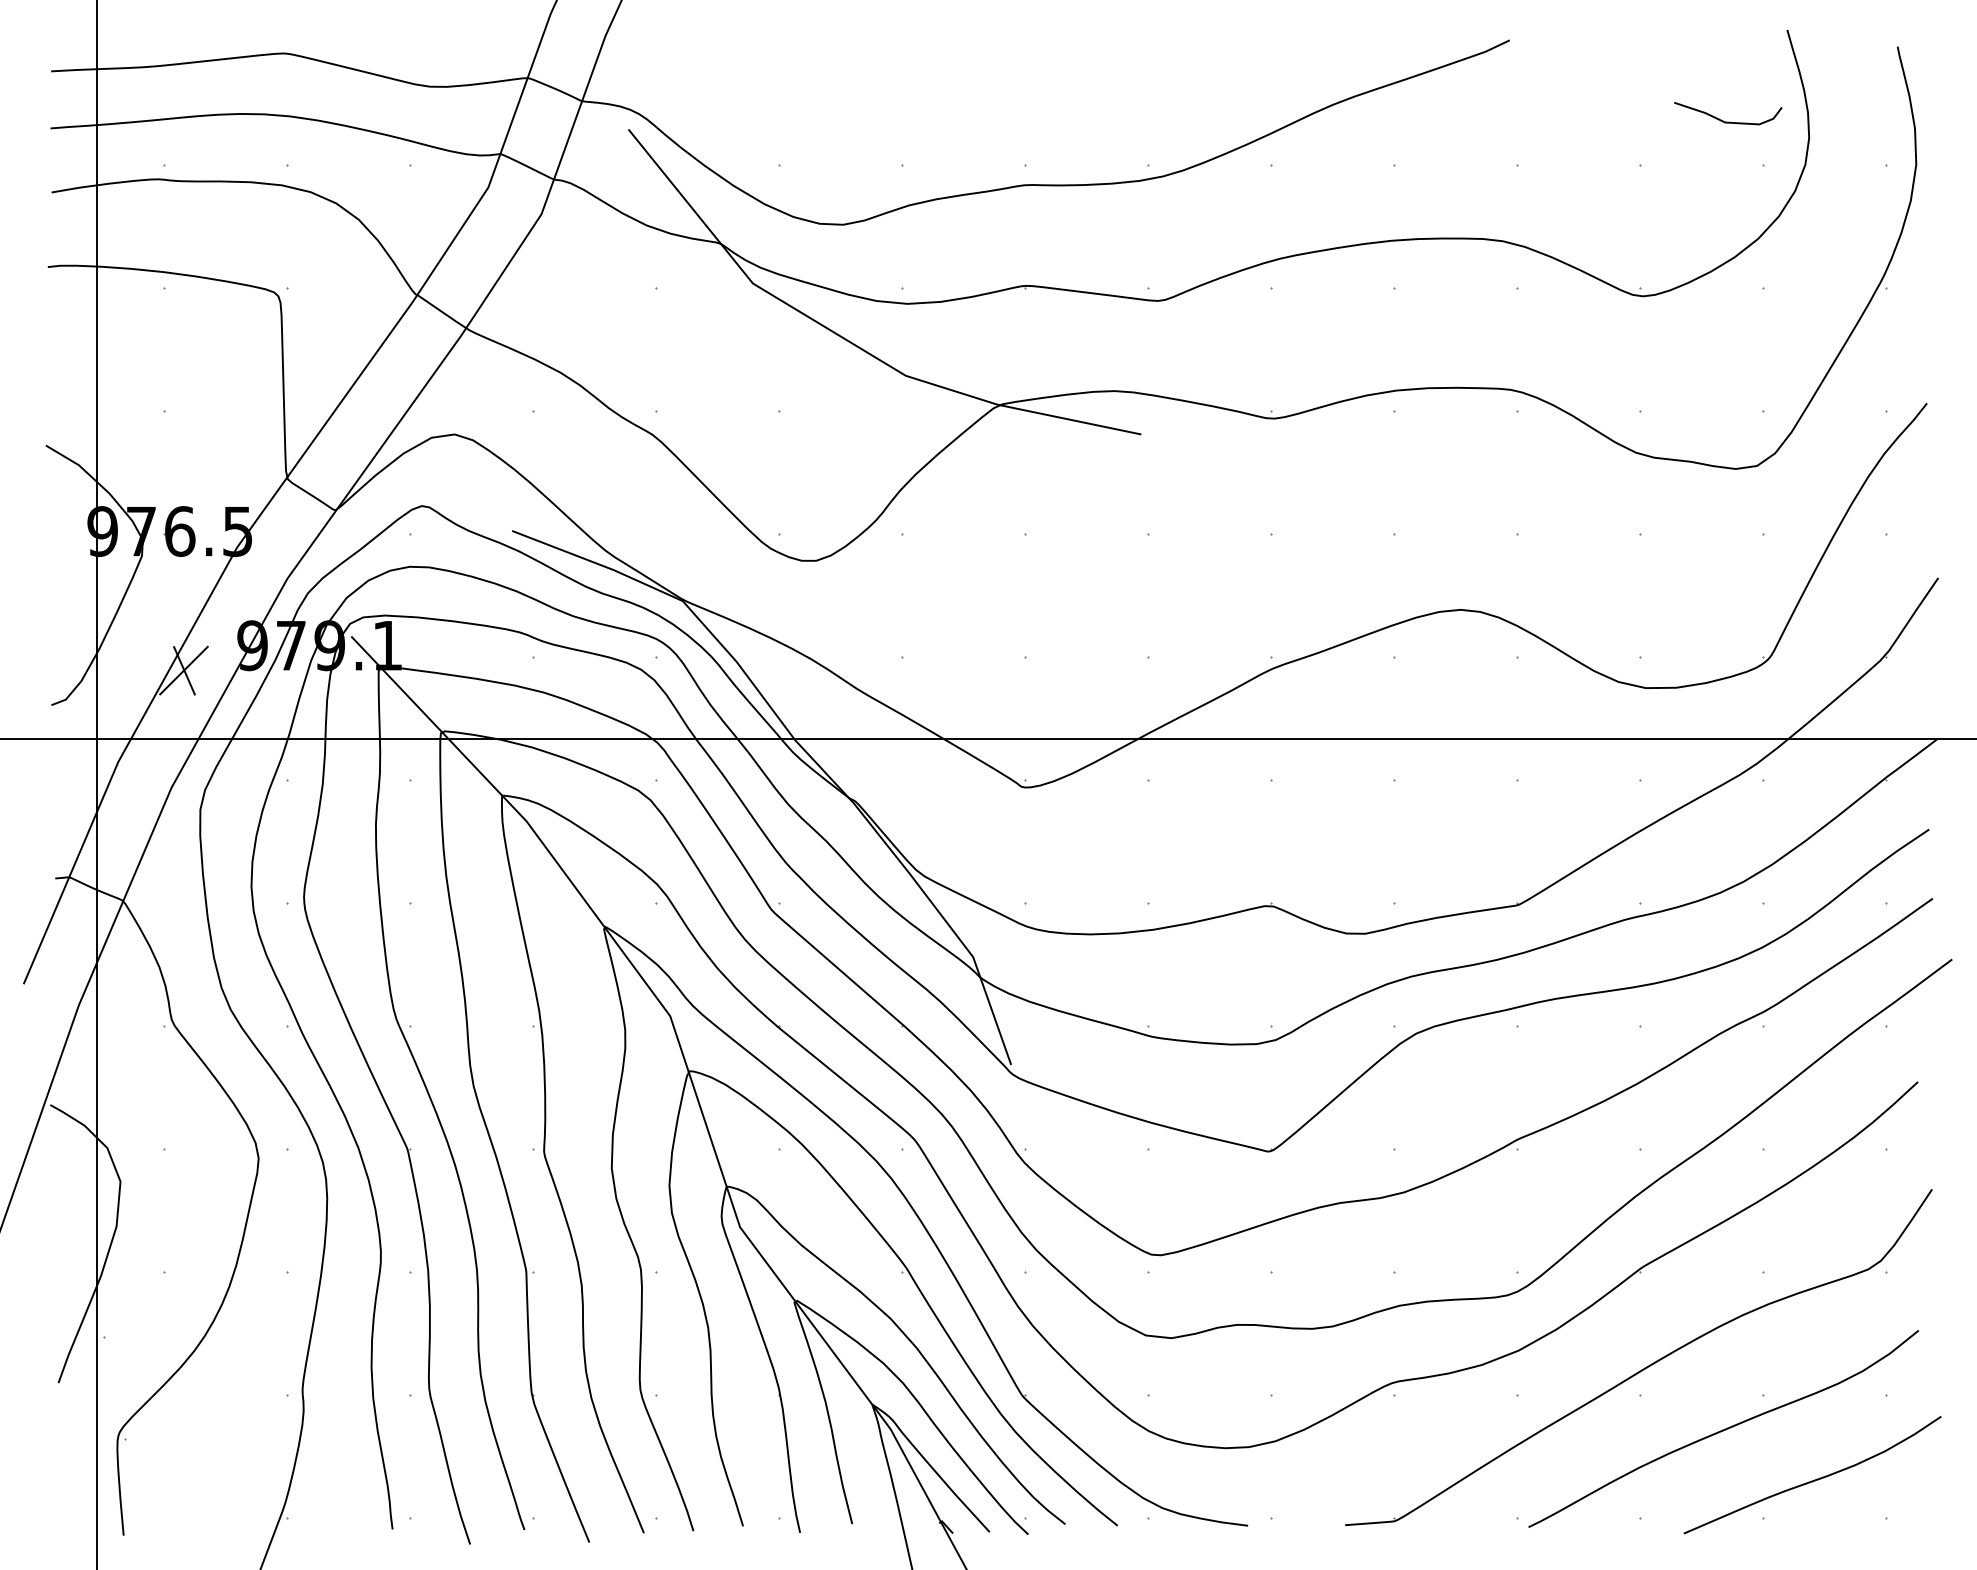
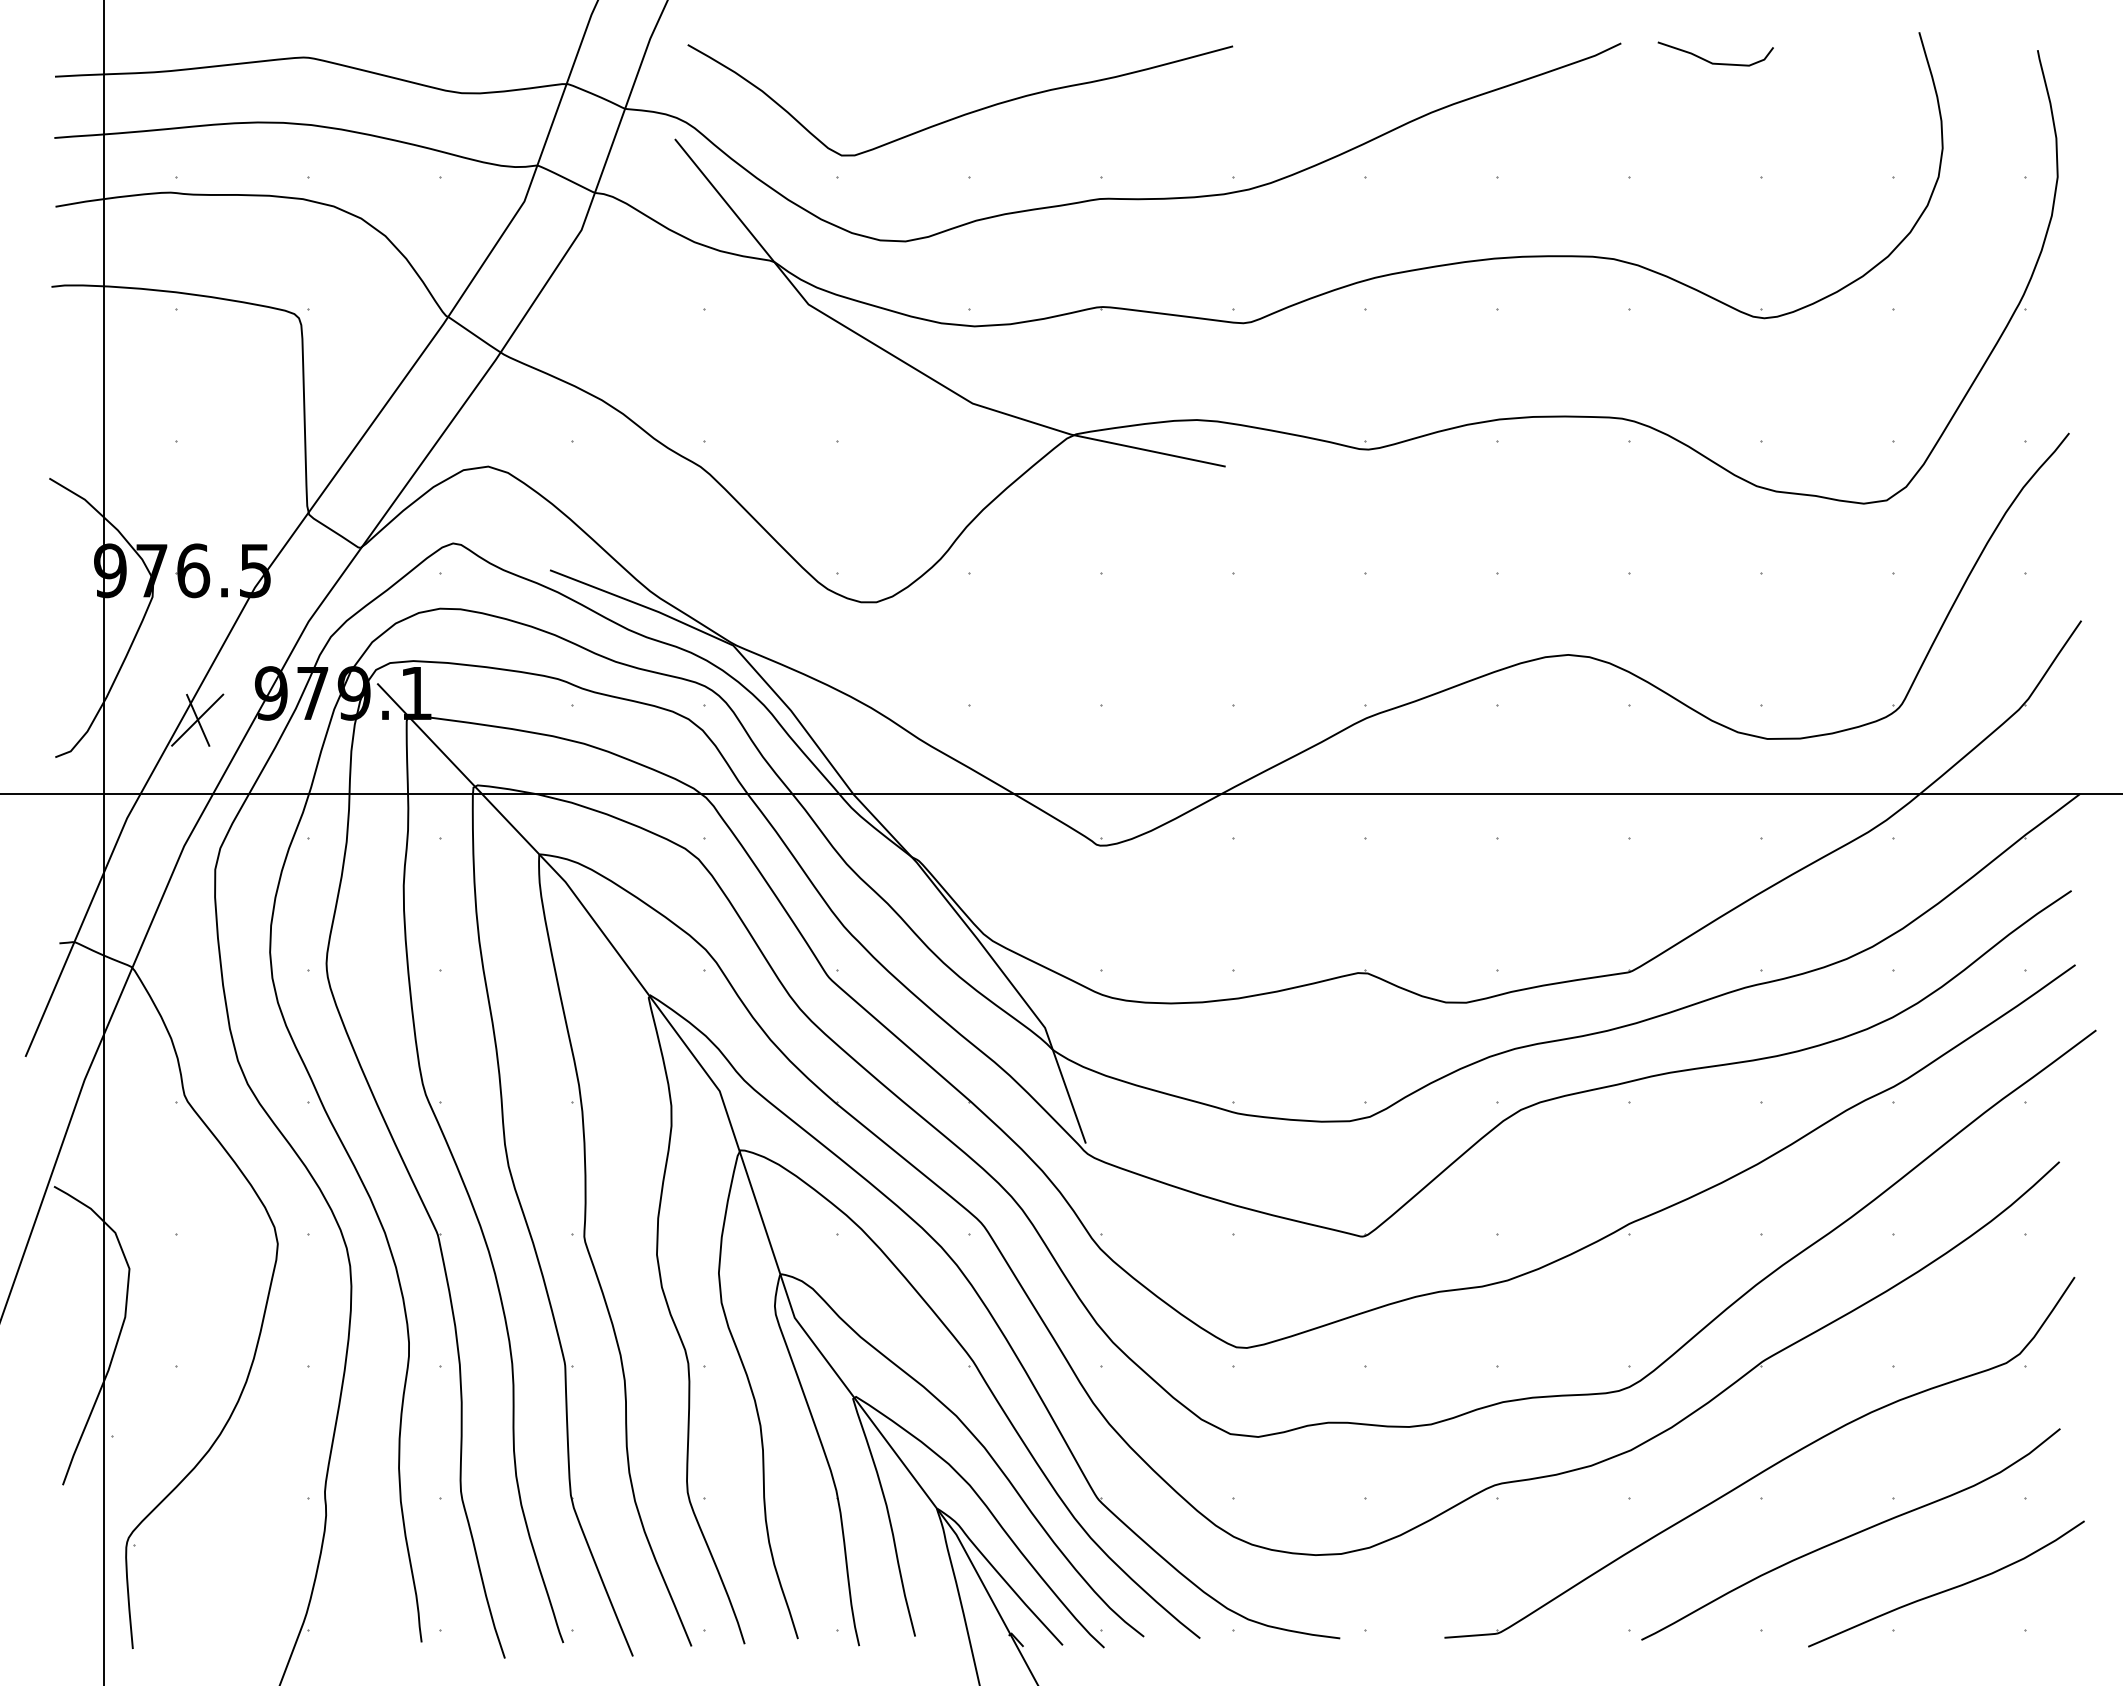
curve: (898, 105) -> (964, 113), added
curve: (1727, 121) -> (1715, 62), moved

